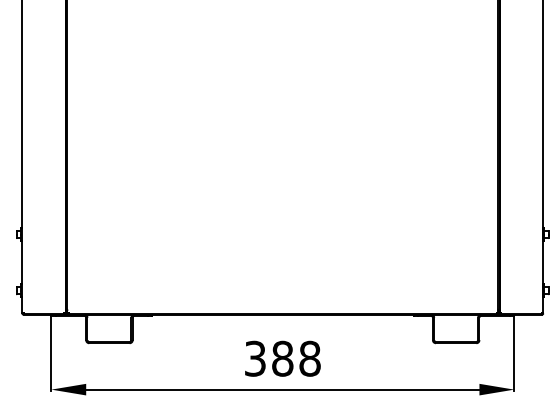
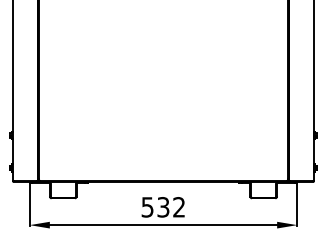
text: (282, 359) -> (163, 207), 388 -> 532

